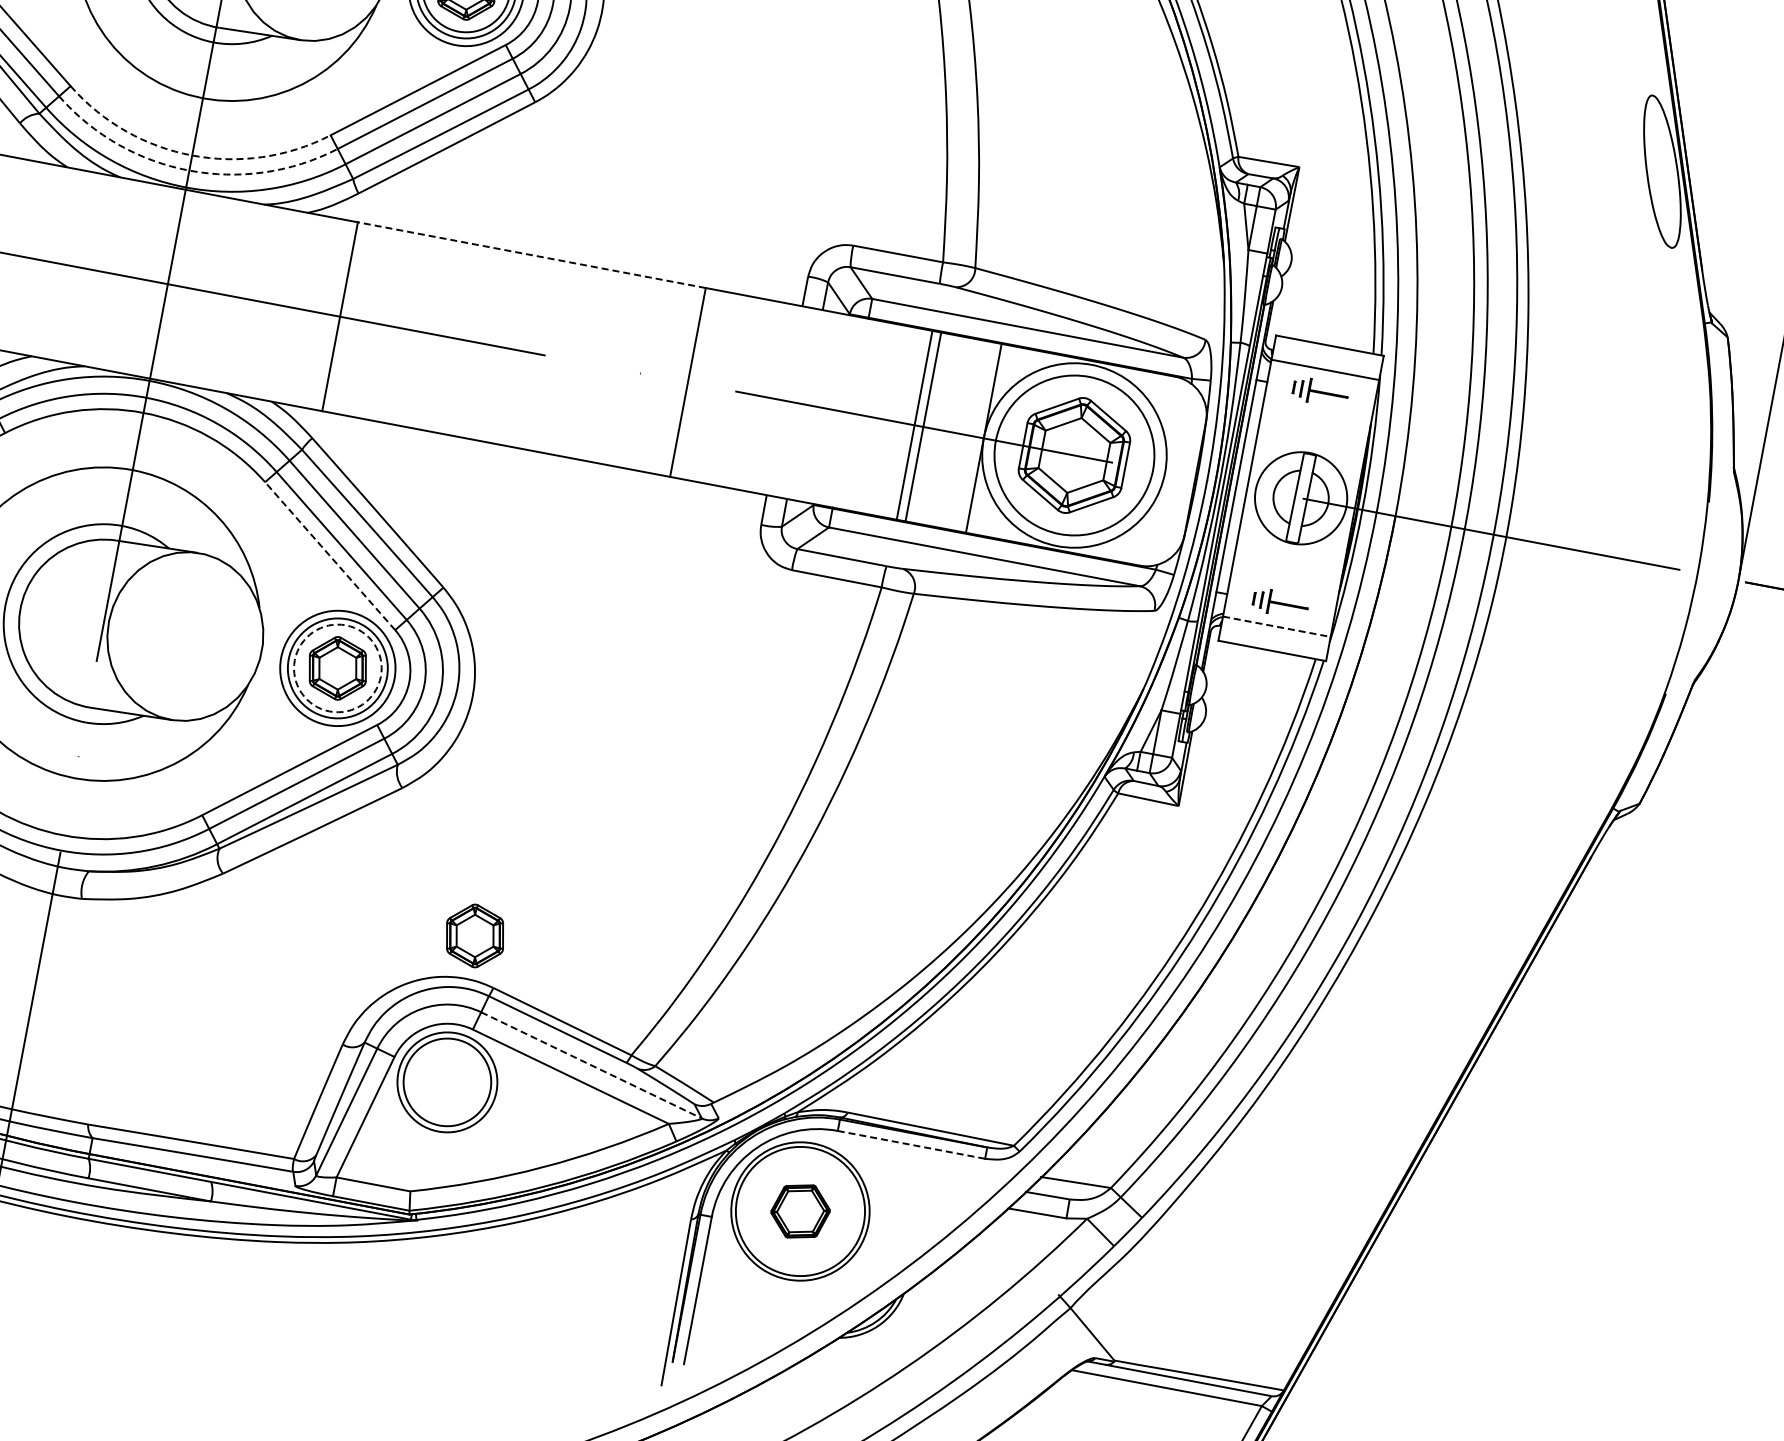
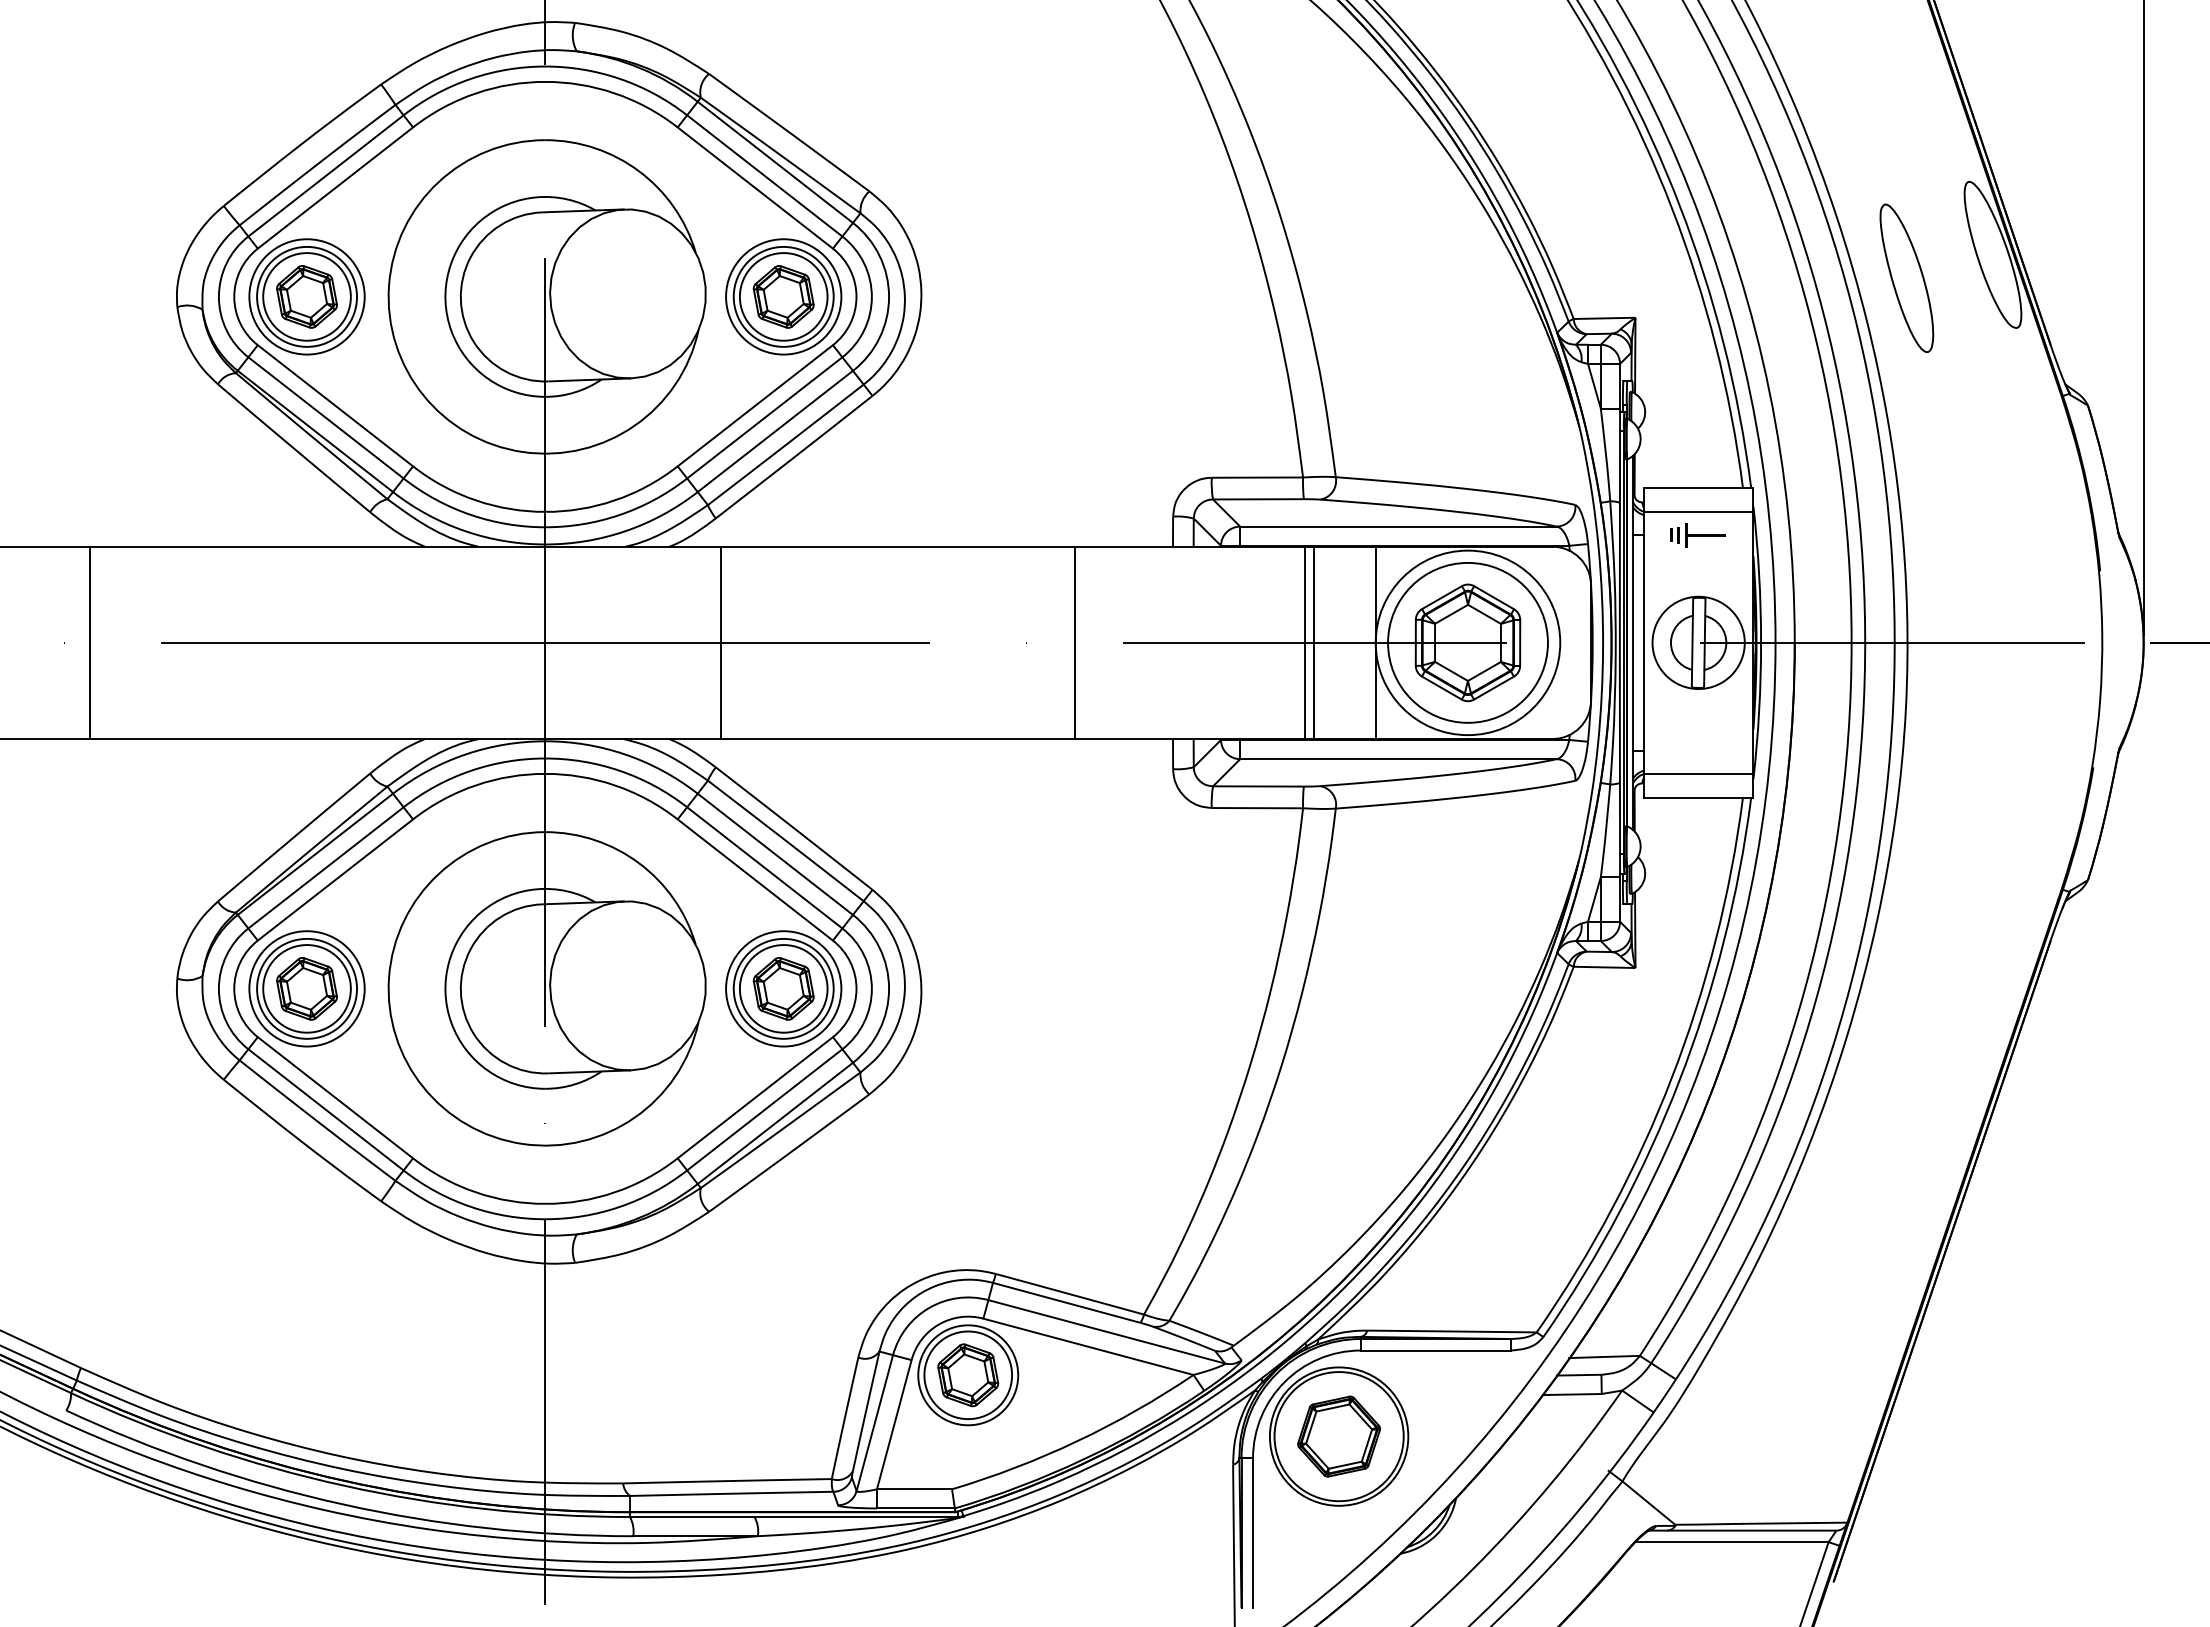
arc: (192, 155) -> (545, 511), dashed -> solid
arc: (189, 170) -> (545, 527), dashed -> solid
part: (1573, 177) -> (1906, 277), added
line: (531, 254) -> (897, 546), dashed -> solid
line: (329, 555) -> (754, 879), dashed -> solid
part: (1280, 603) -> (1697, 750), removed
line: (1276, 626) -> (1698, 773), dashed -> solid
circle: (337, 668) -> (783, 988), dashed -> solid
part: (475, 936) -> (968, 1375), moved
line: (592, 1065) -> (1107, 1331), dashed -> solid
line: (911, 1144) -> (1435, 1350), dashed -> solid
part: (800, 1211) -> (1339, 1436), size x1.43

